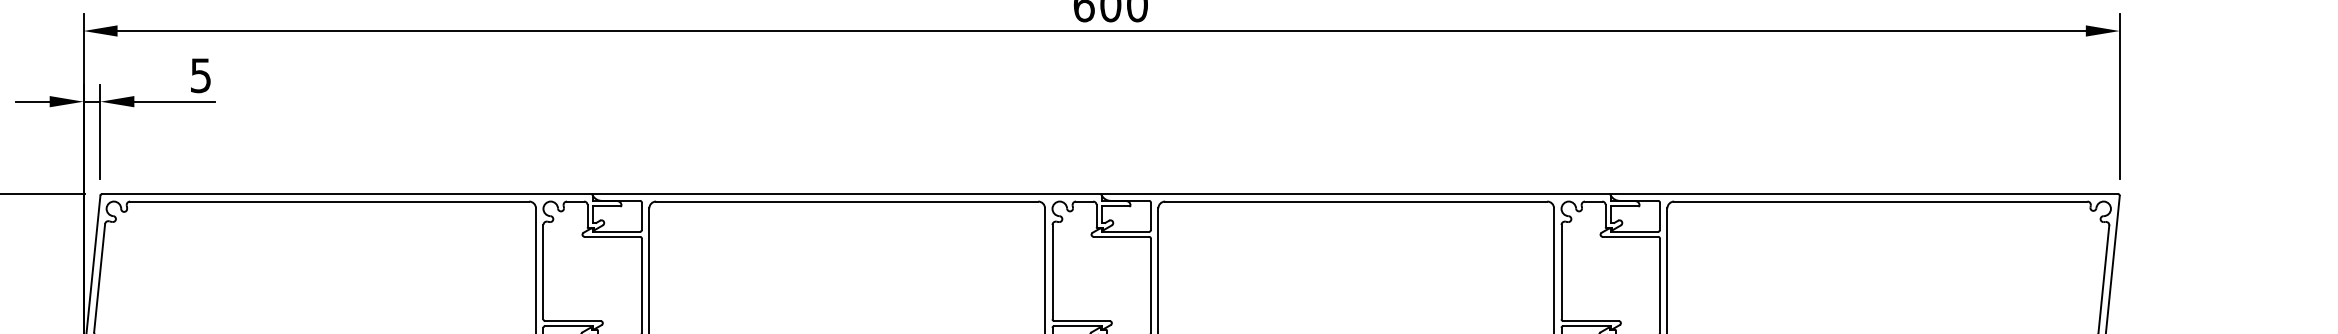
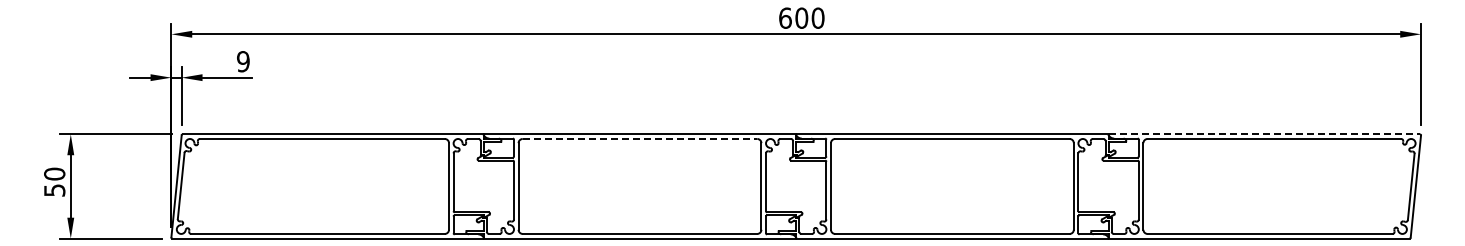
text: (201, 75) -> (243, 61), 5 -> 9
line: (1866, 194) -> (1265, 134), solid -> dashed
line: (847, 200) -> (640, 138), solid -> dashed

